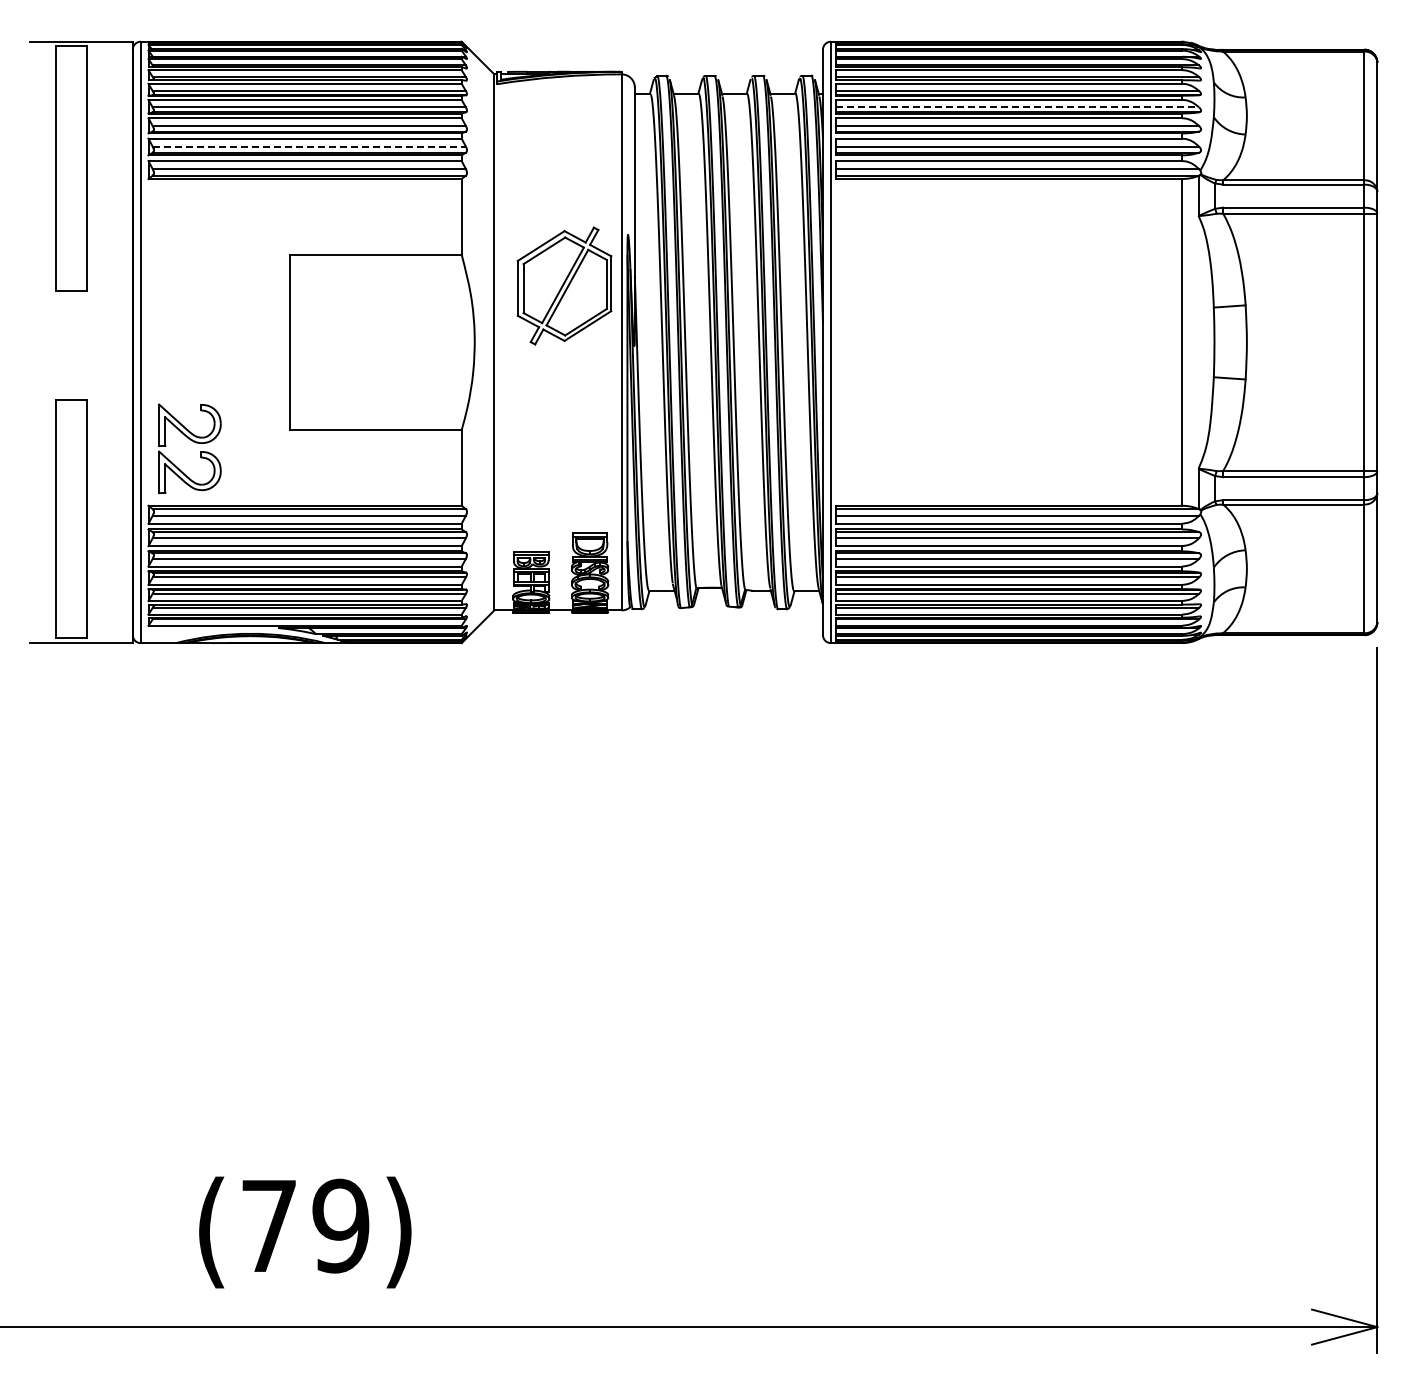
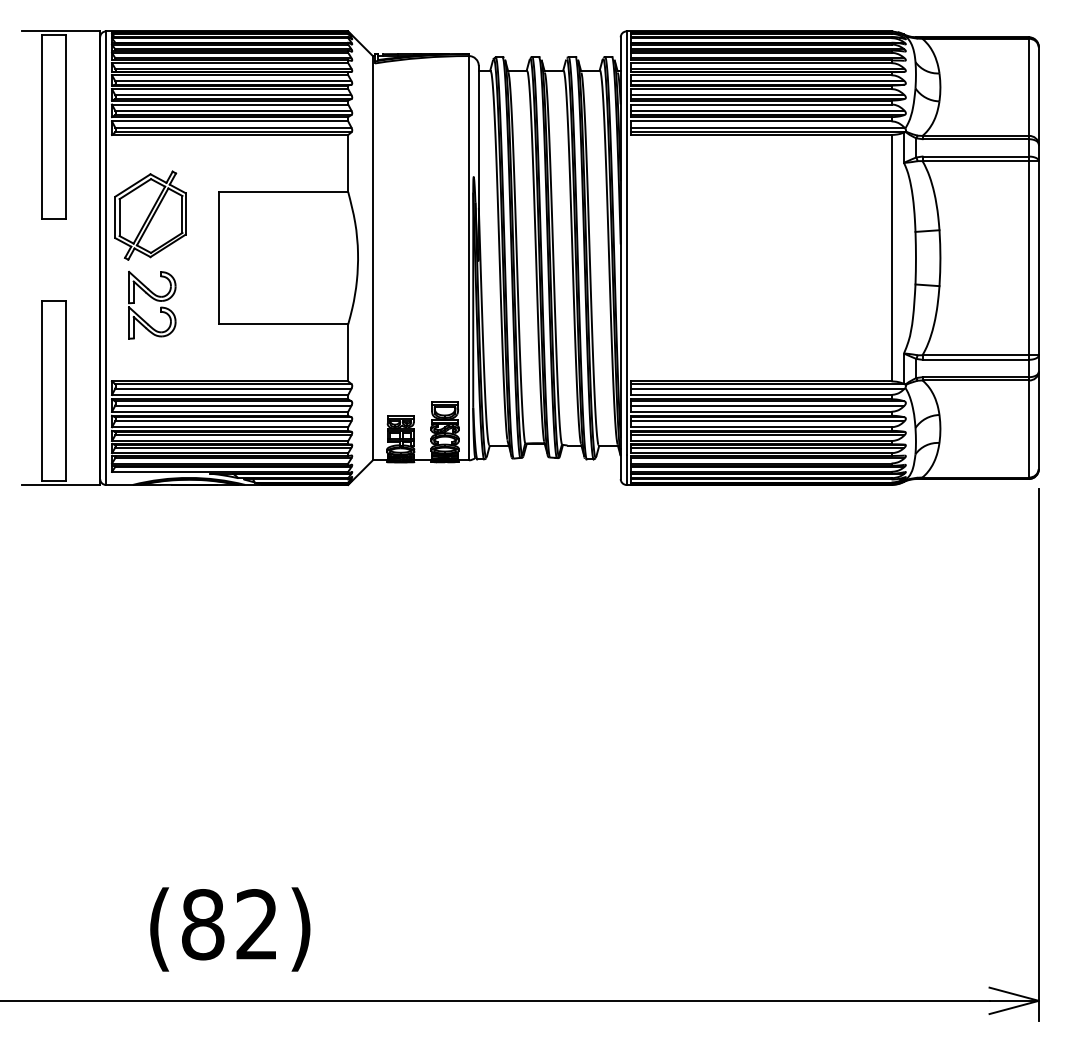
line: (1017, 107) -> (767, 81), dashed -> solid
line: (309, 146) -> (233, 110), dashed -> solid
part: (564, 285) -> (150, 215), moved
part: (193, 442) -> (155, 300), moved
text: (305, 1225) -> (230, 924), (79) -> (82)

